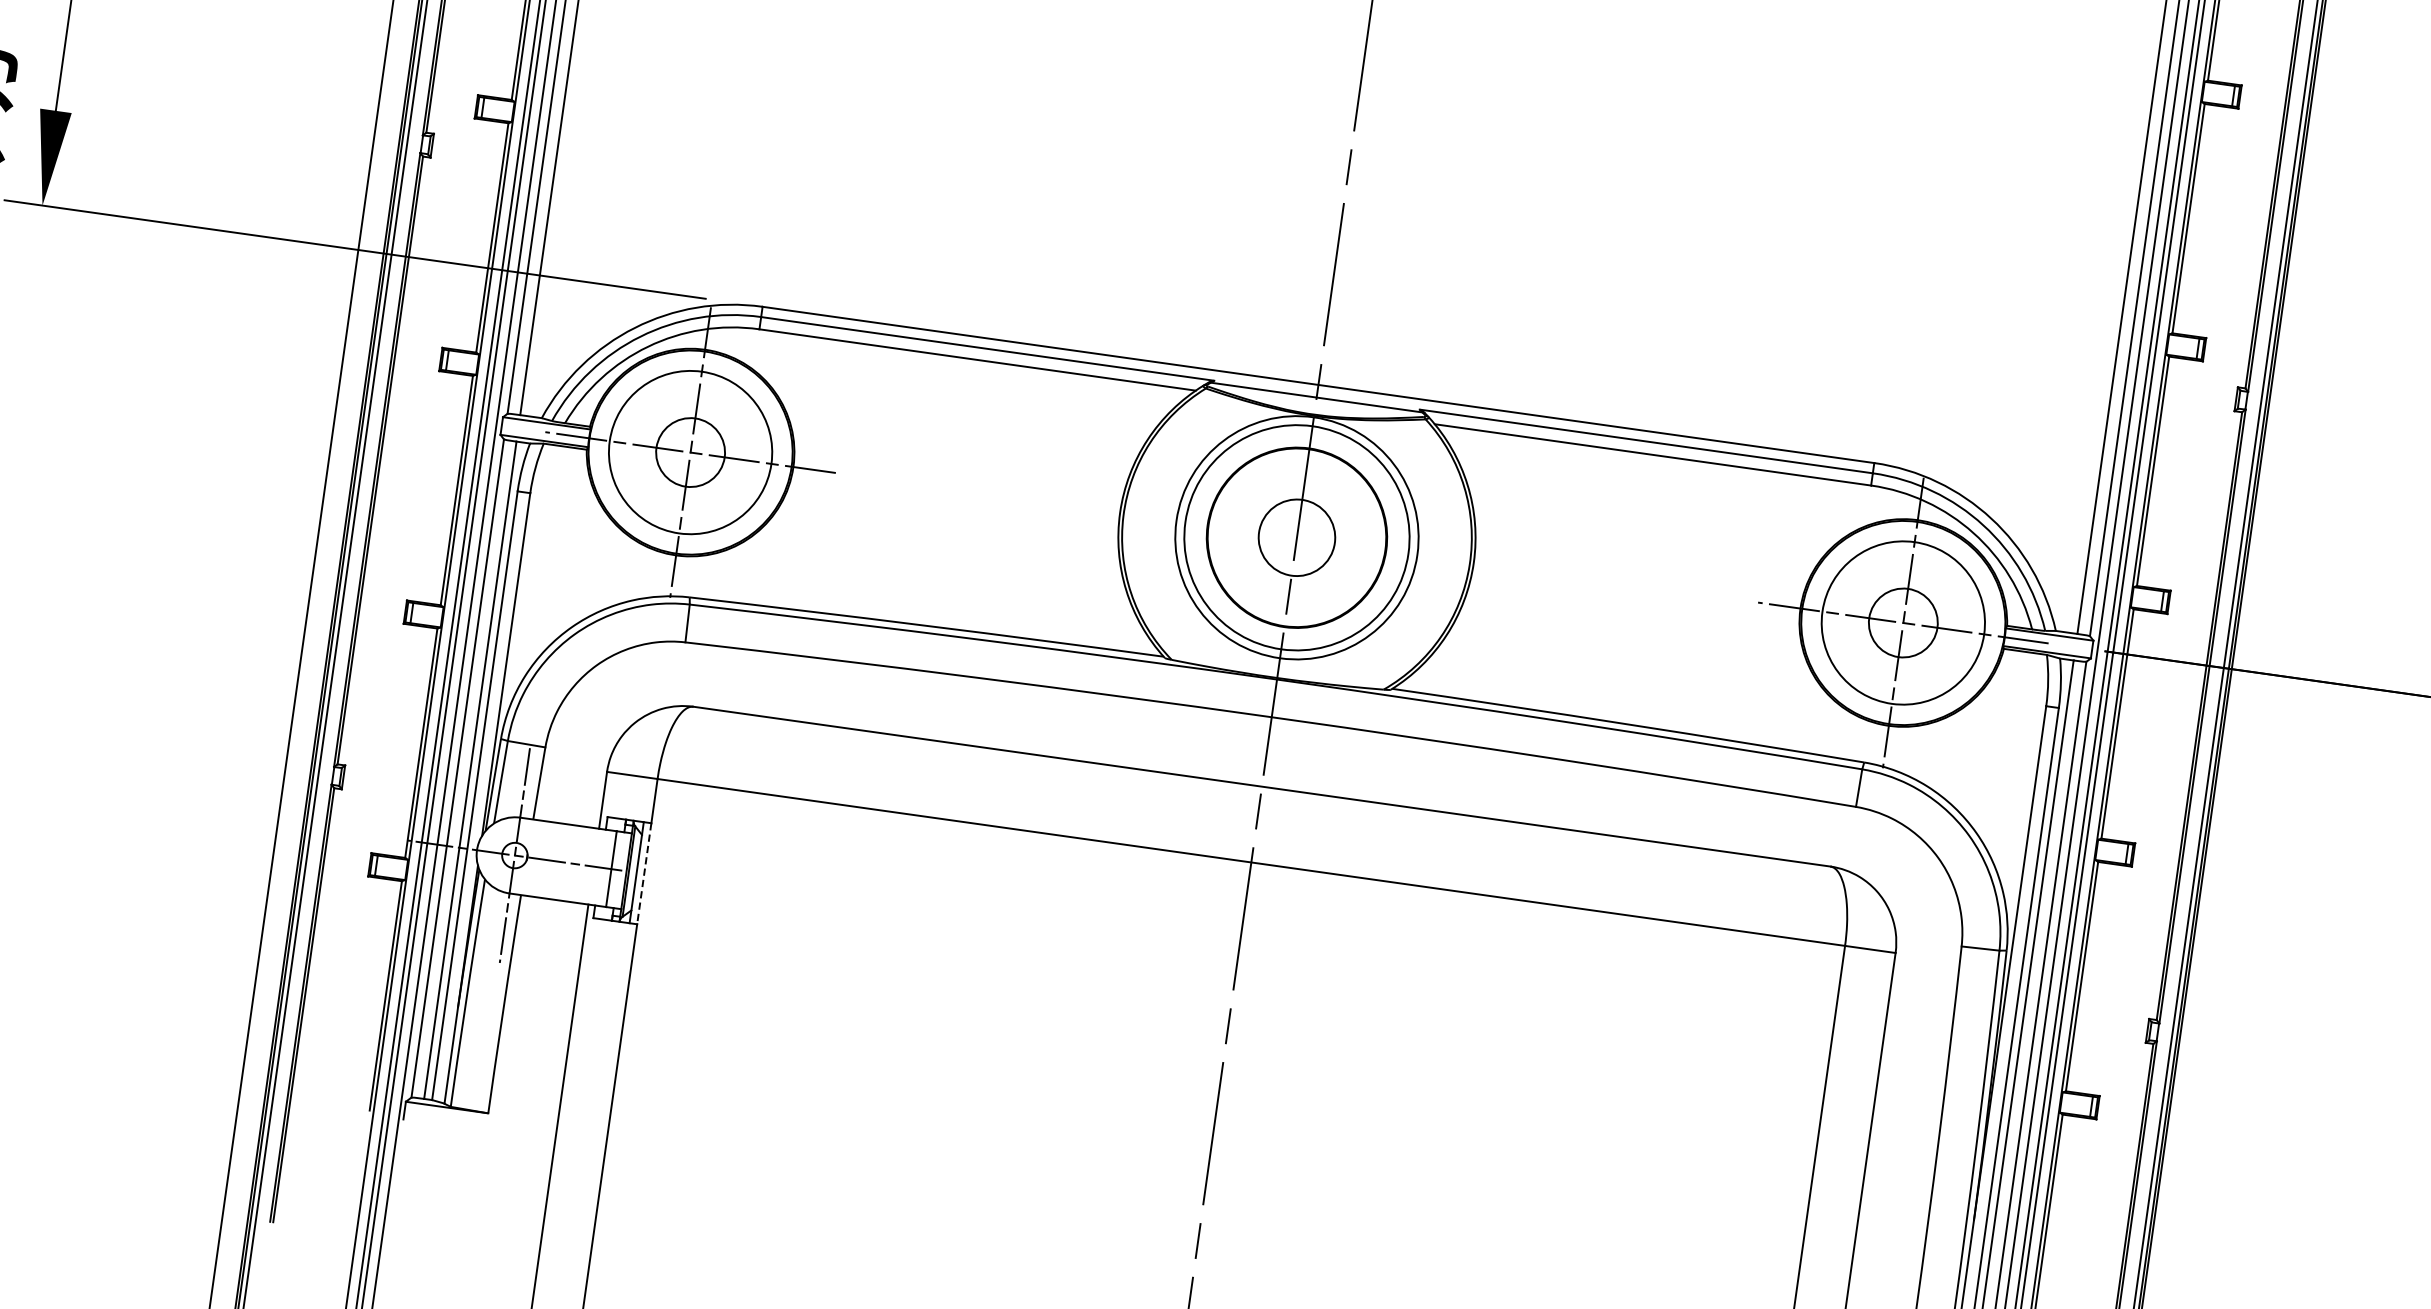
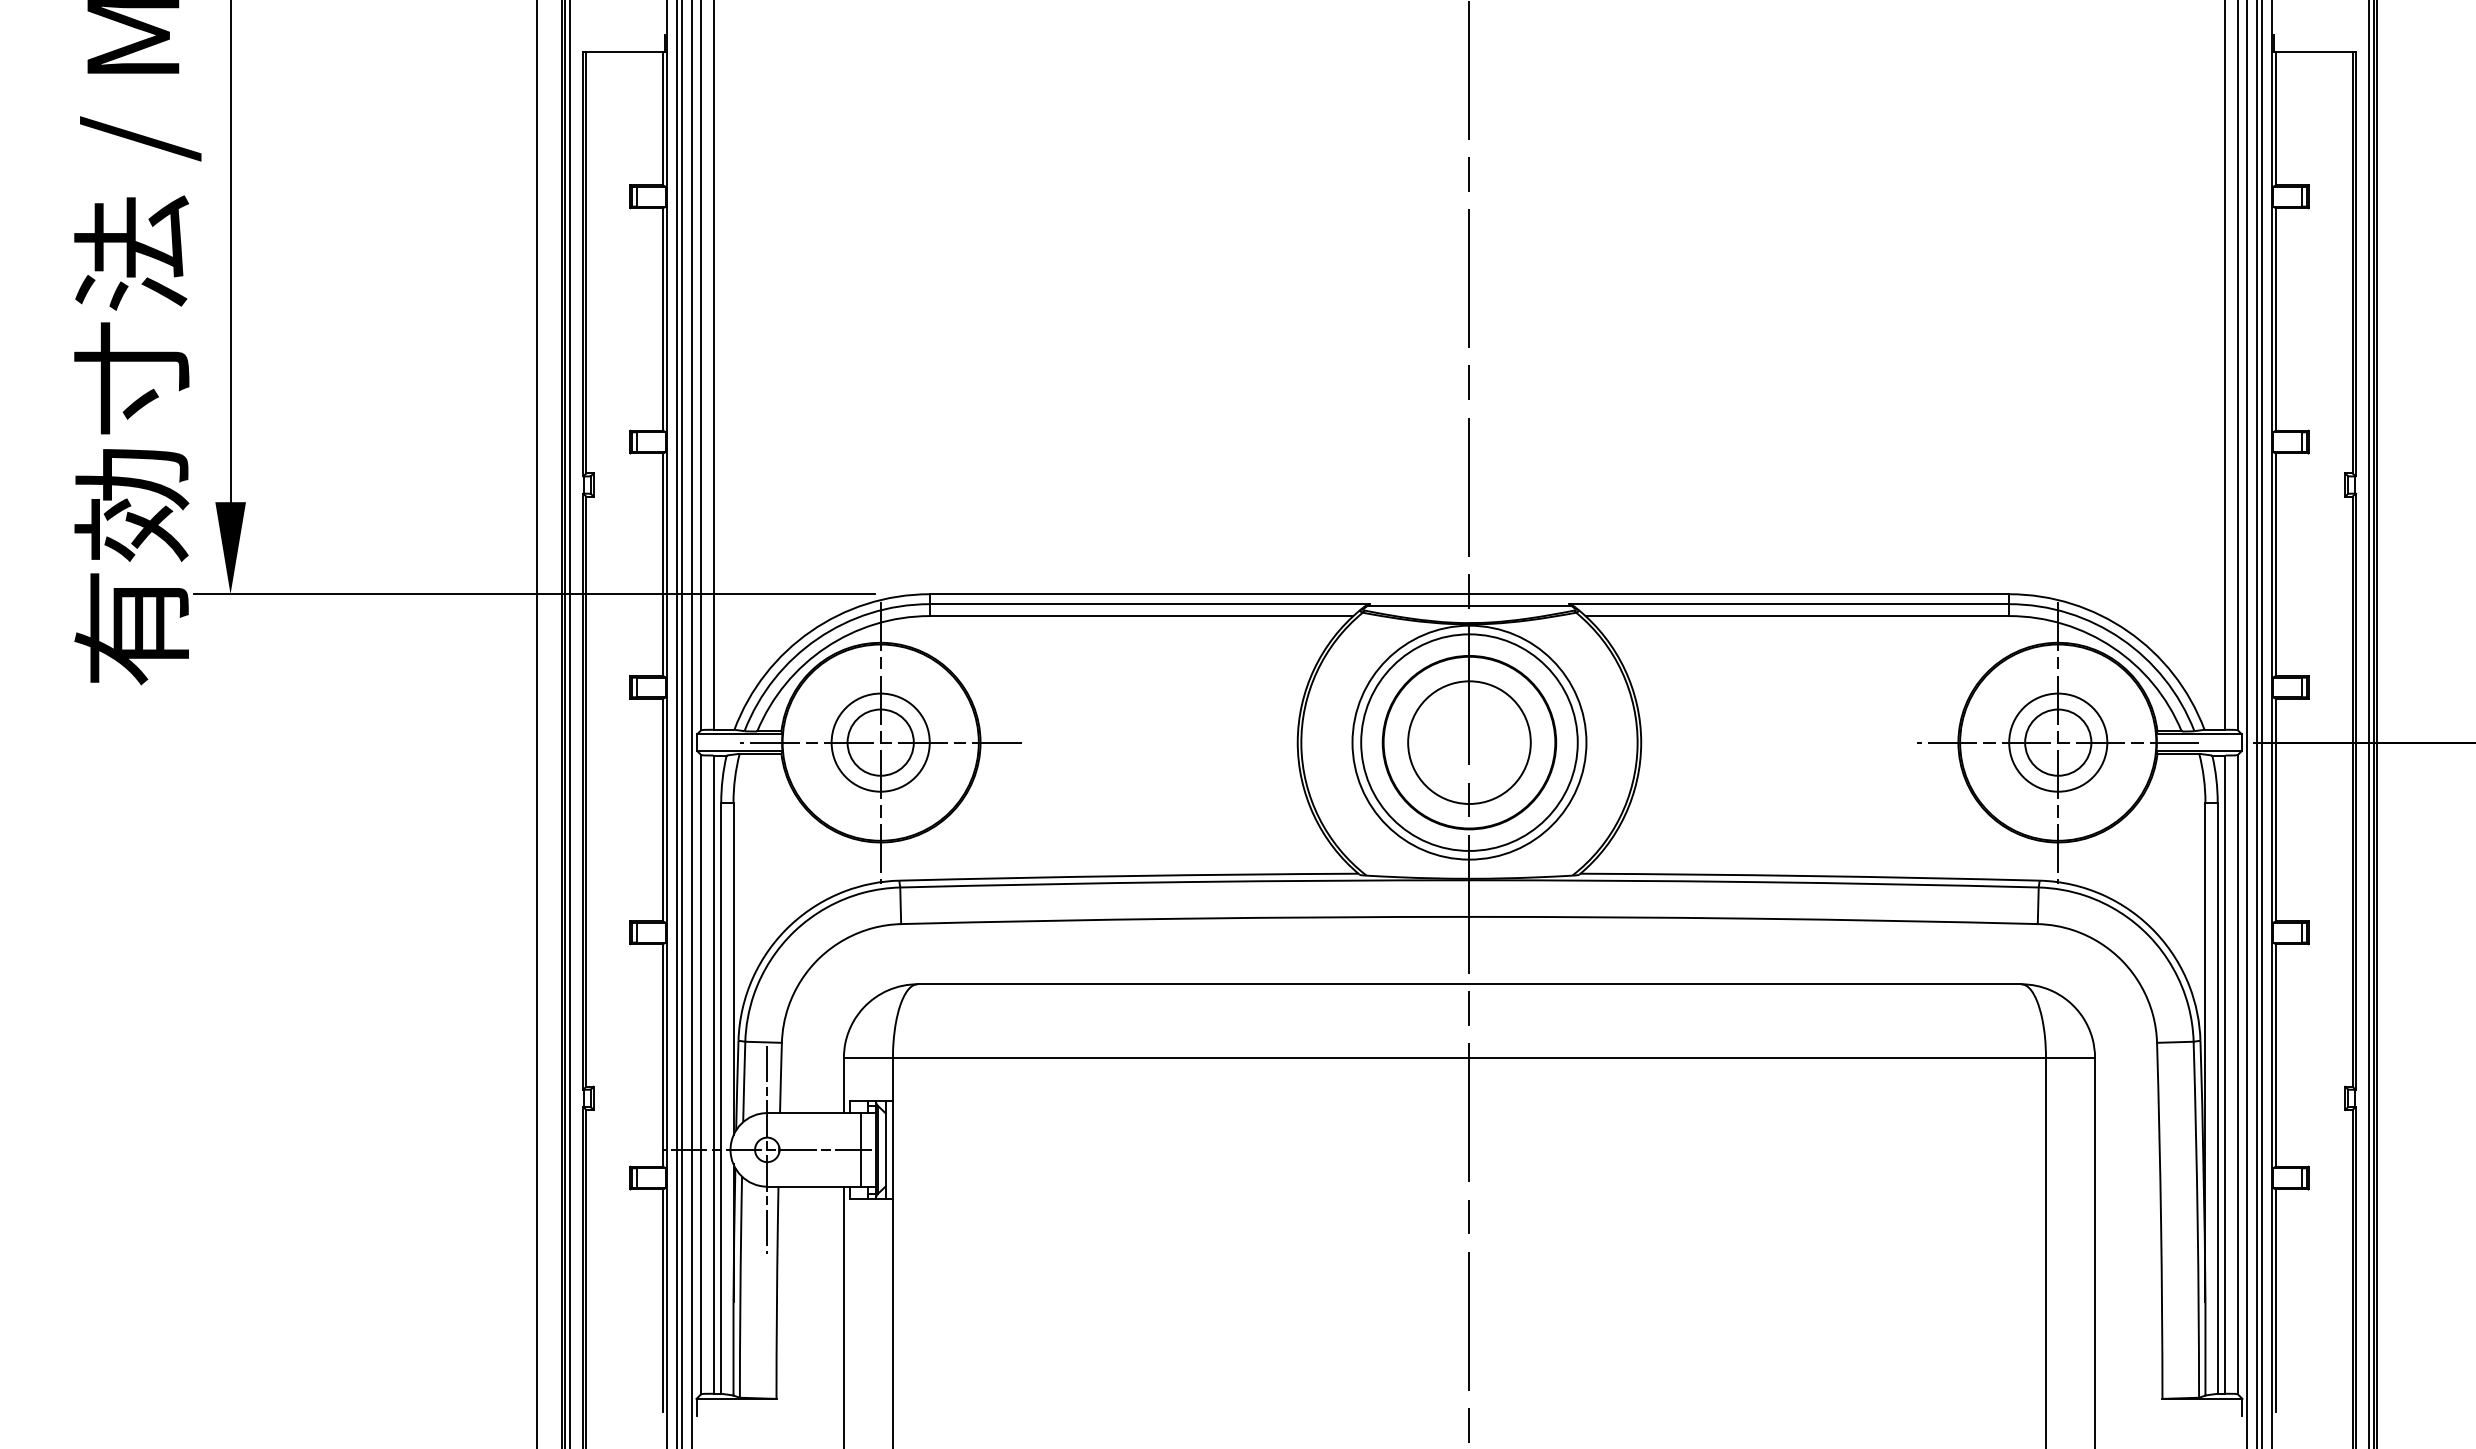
circle: (690, 452) -> (880, 742), size x0.62
circle: (1297, 537) -> (1469, 742), size x1.67
circle: (1903, 622) -> (2058, 742), size x0.62
line: (643, 874) -> (892, 1150), dashed -> solid

